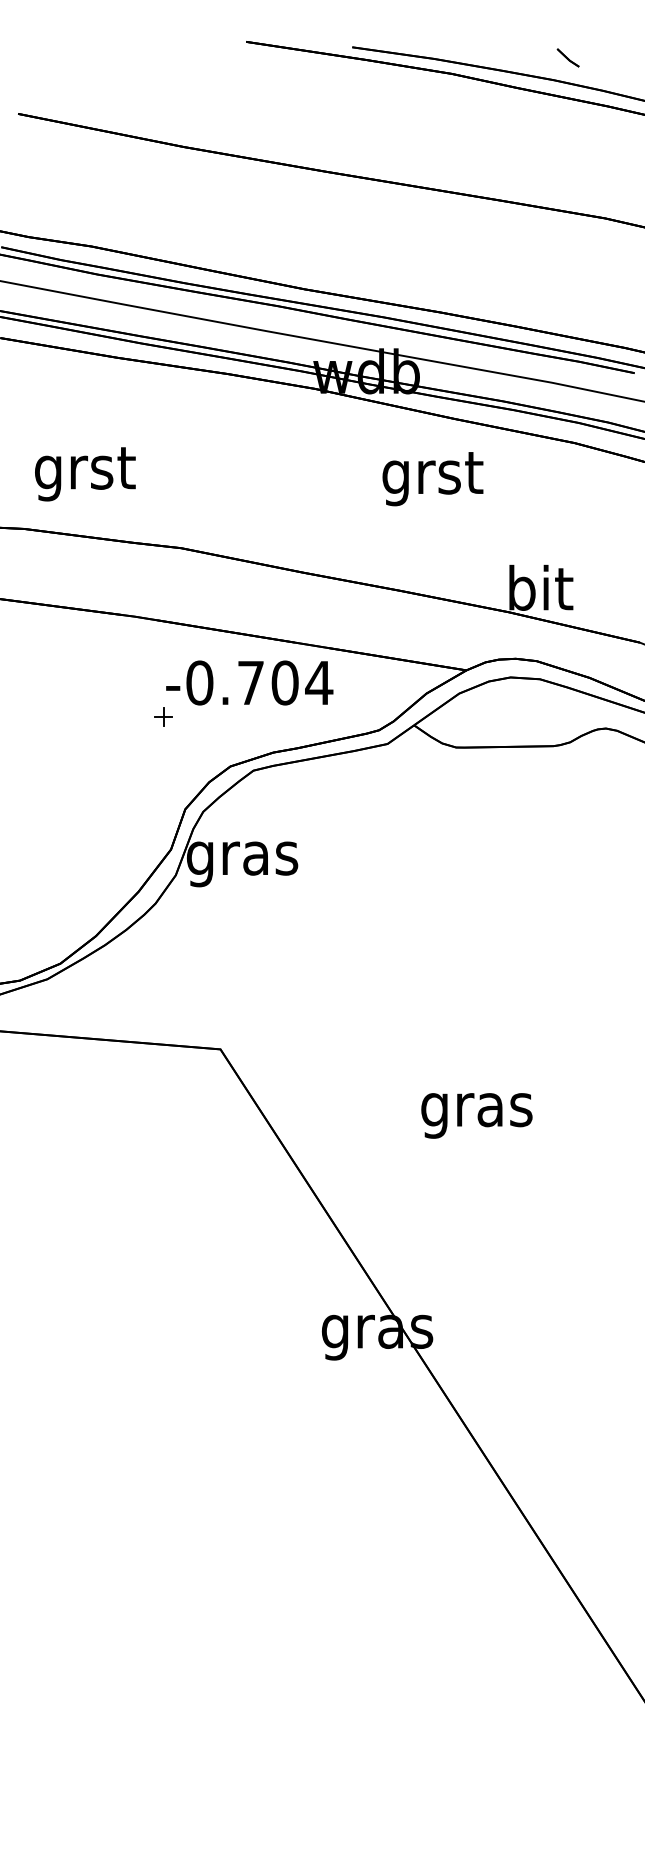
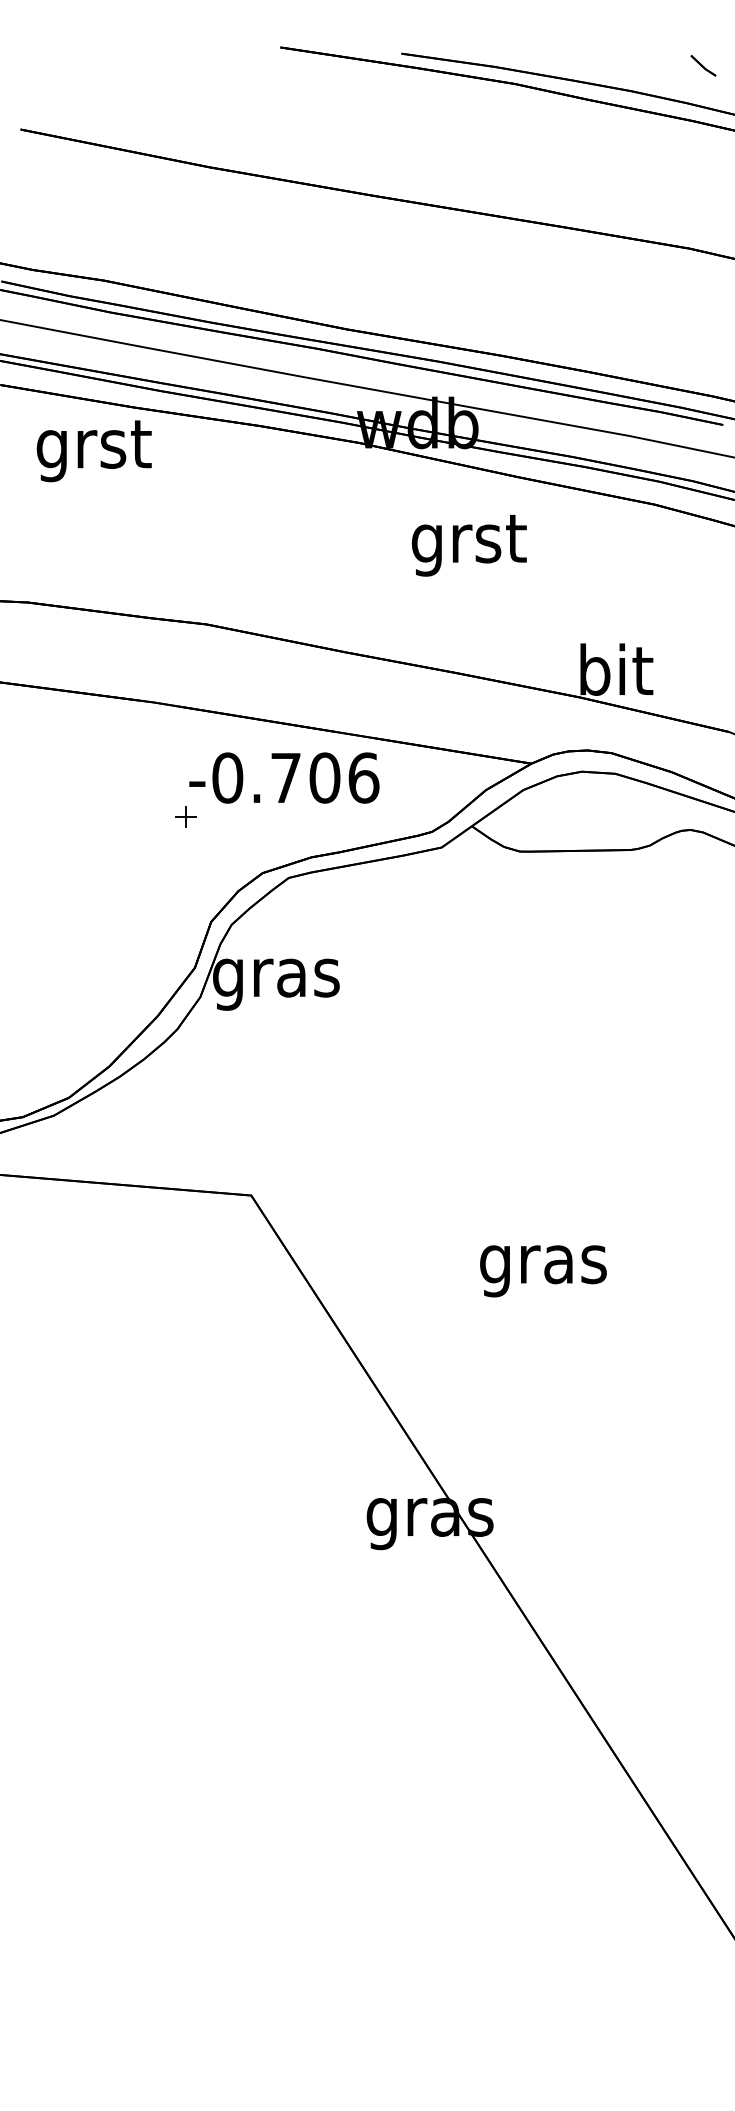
line: (568, 57) -> (703, 65), moved
text: (84, 474) -> (93, 451), moved
text: (433, 478) -> (469, 545), moved
text: (318, 682) -> (363, 777), -0.704 -> -0.706

